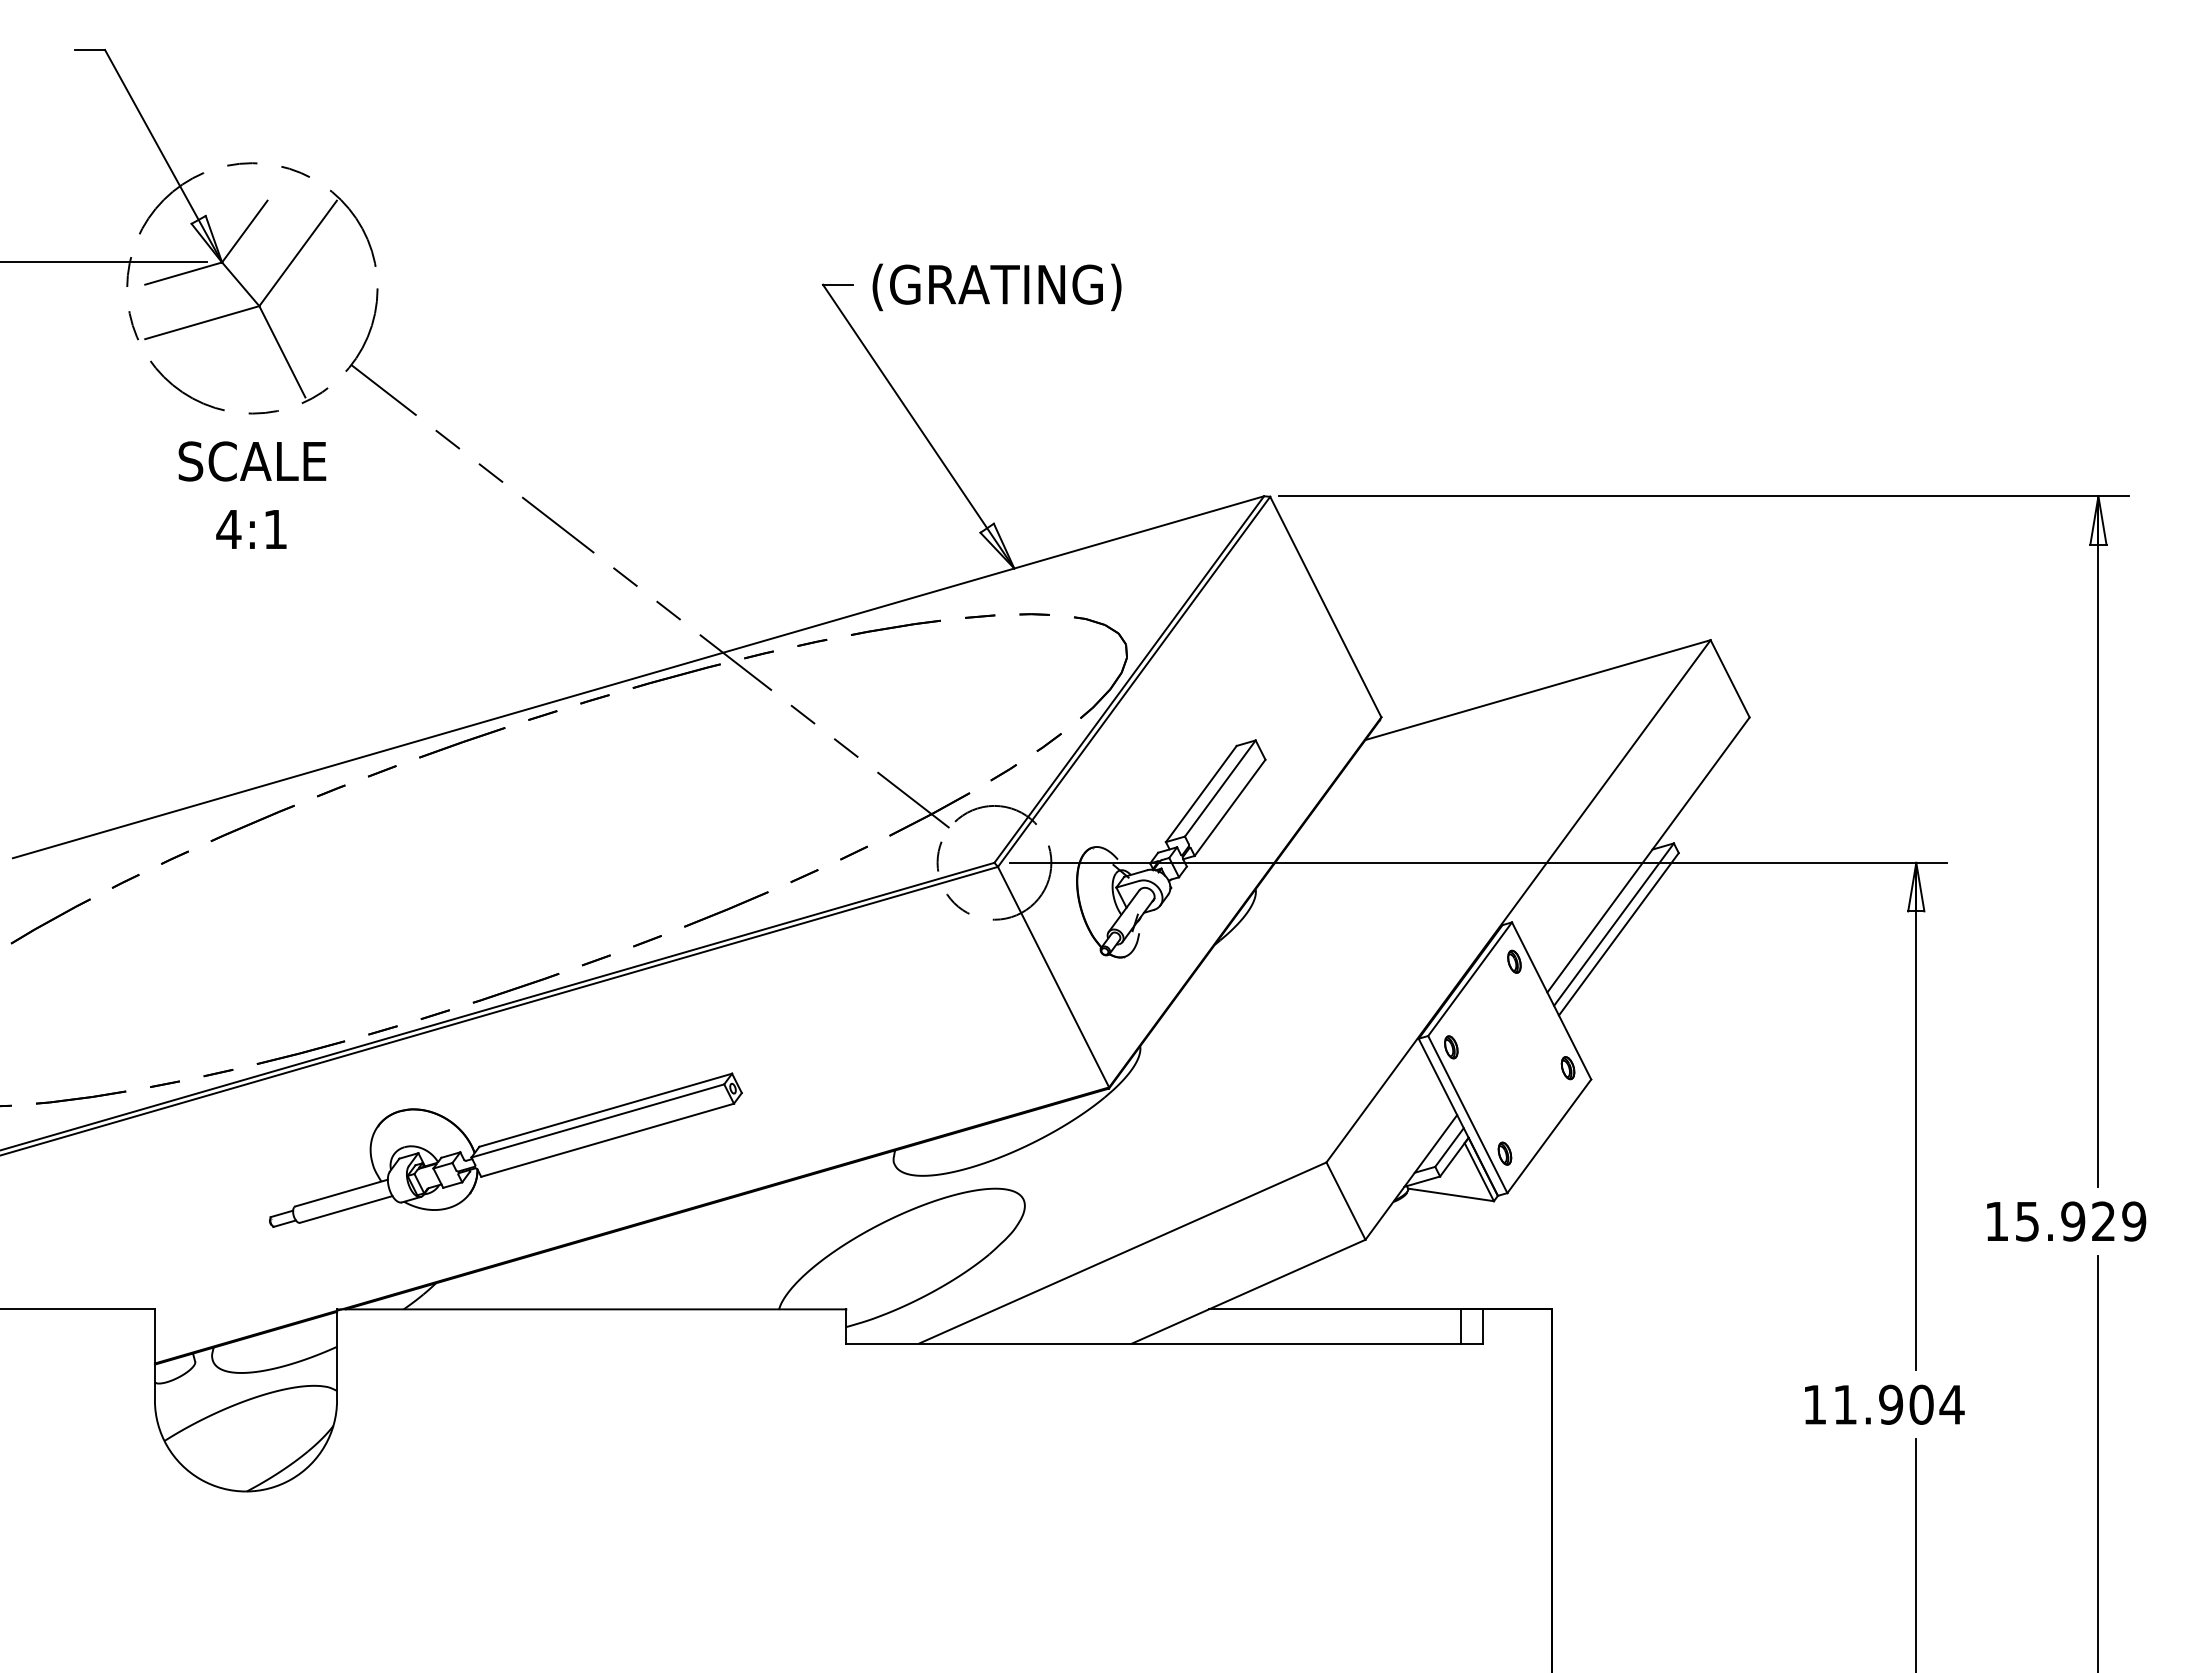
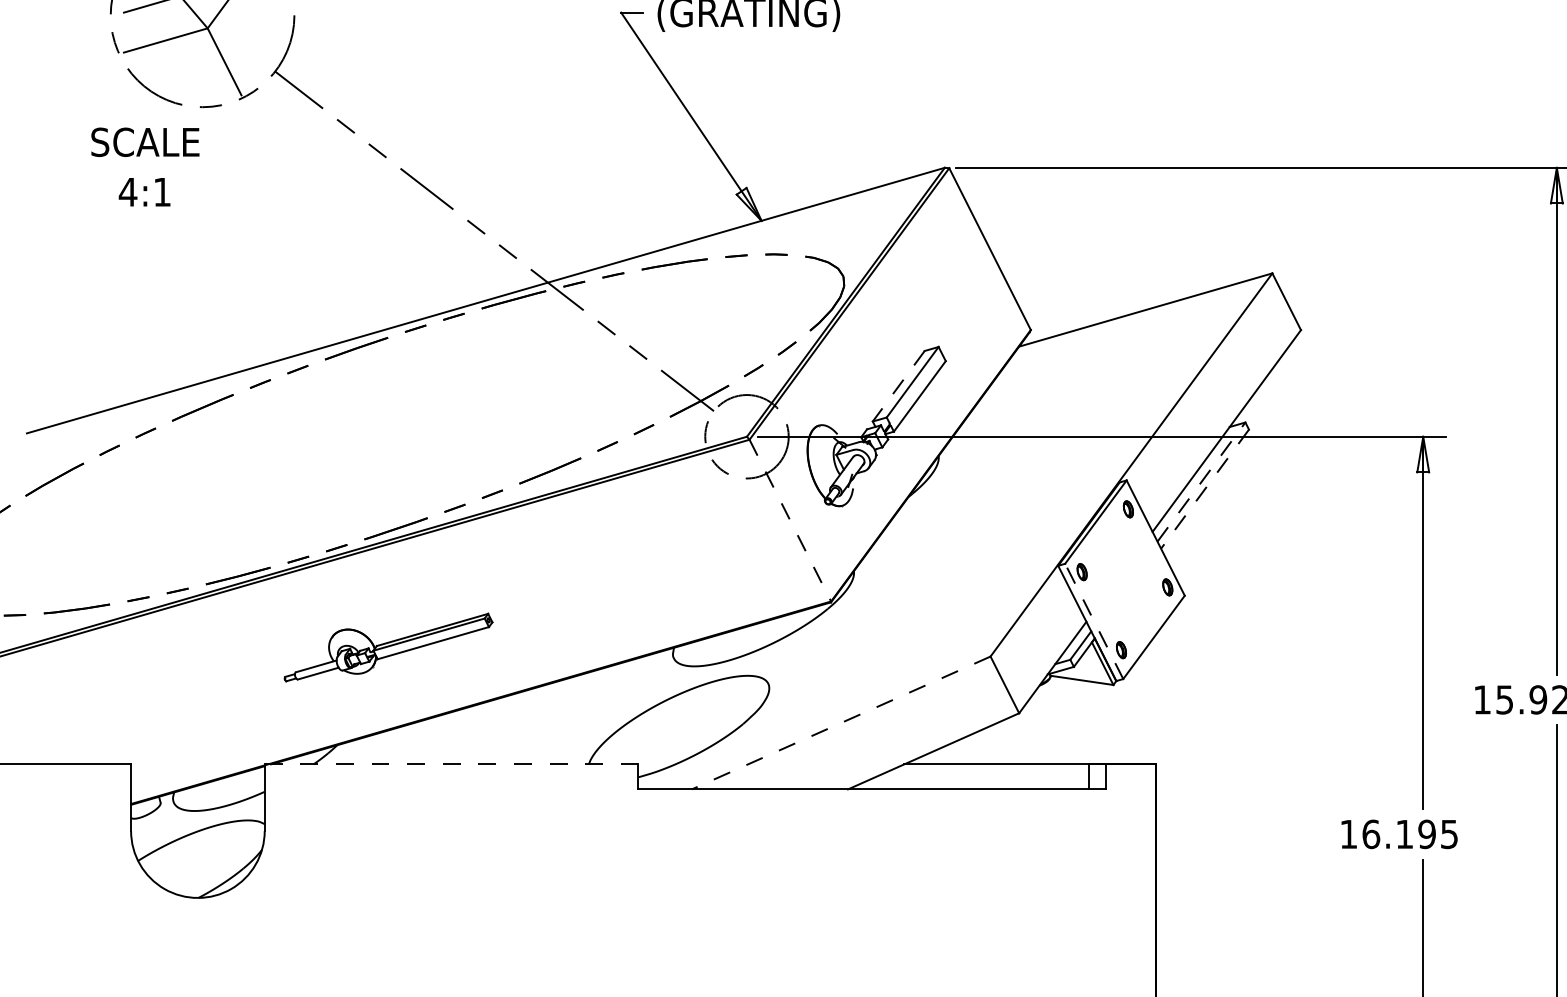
text: (252, 494) -> (145, 166), moved
line: (1201, 794) -> (898, 386), solid -> dashed
line: (1613, 924) -> (1201, 482), solid -> dashed
line: (1618, 934) -> (1204, 489), solid -> dashed
line: (1053, 977) -> (790, 520), solid -> dashed
line: (1467, 1114) -> (1094, 621), solid -> dashed
part: (505, 1149) -> (388, 647), size x0.6
line: (1122, 1252) -> (840, 722), solid -> dashed
line: (591, 1309) -> (451, 764), solid -> dashed
text: (1898, 1404) -> (1410, 834), 11.904 -> 16.195

